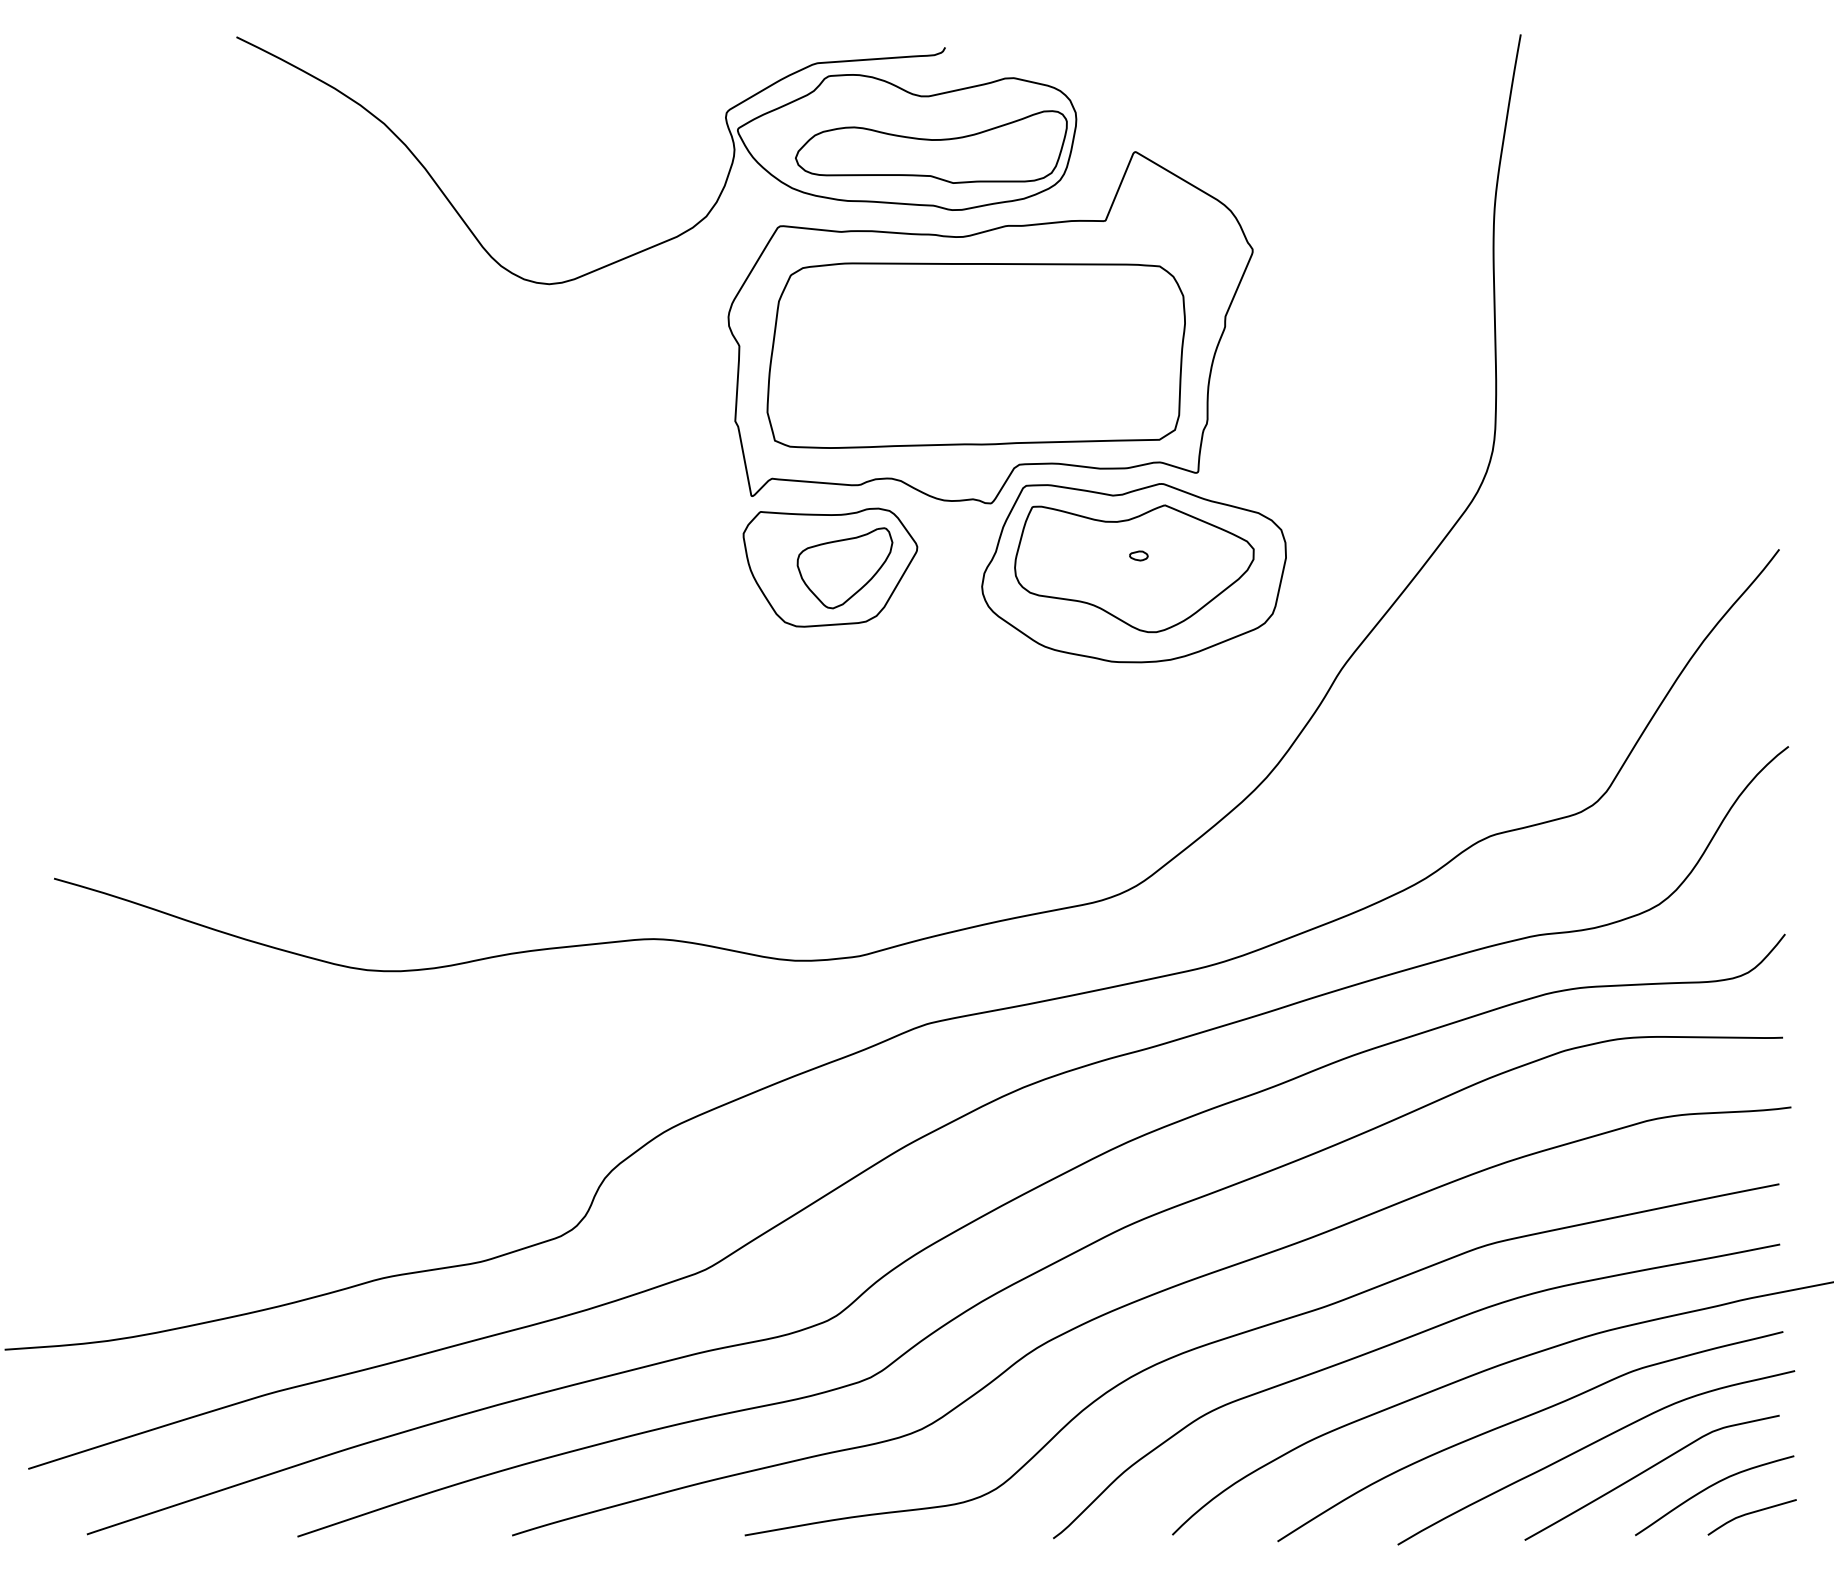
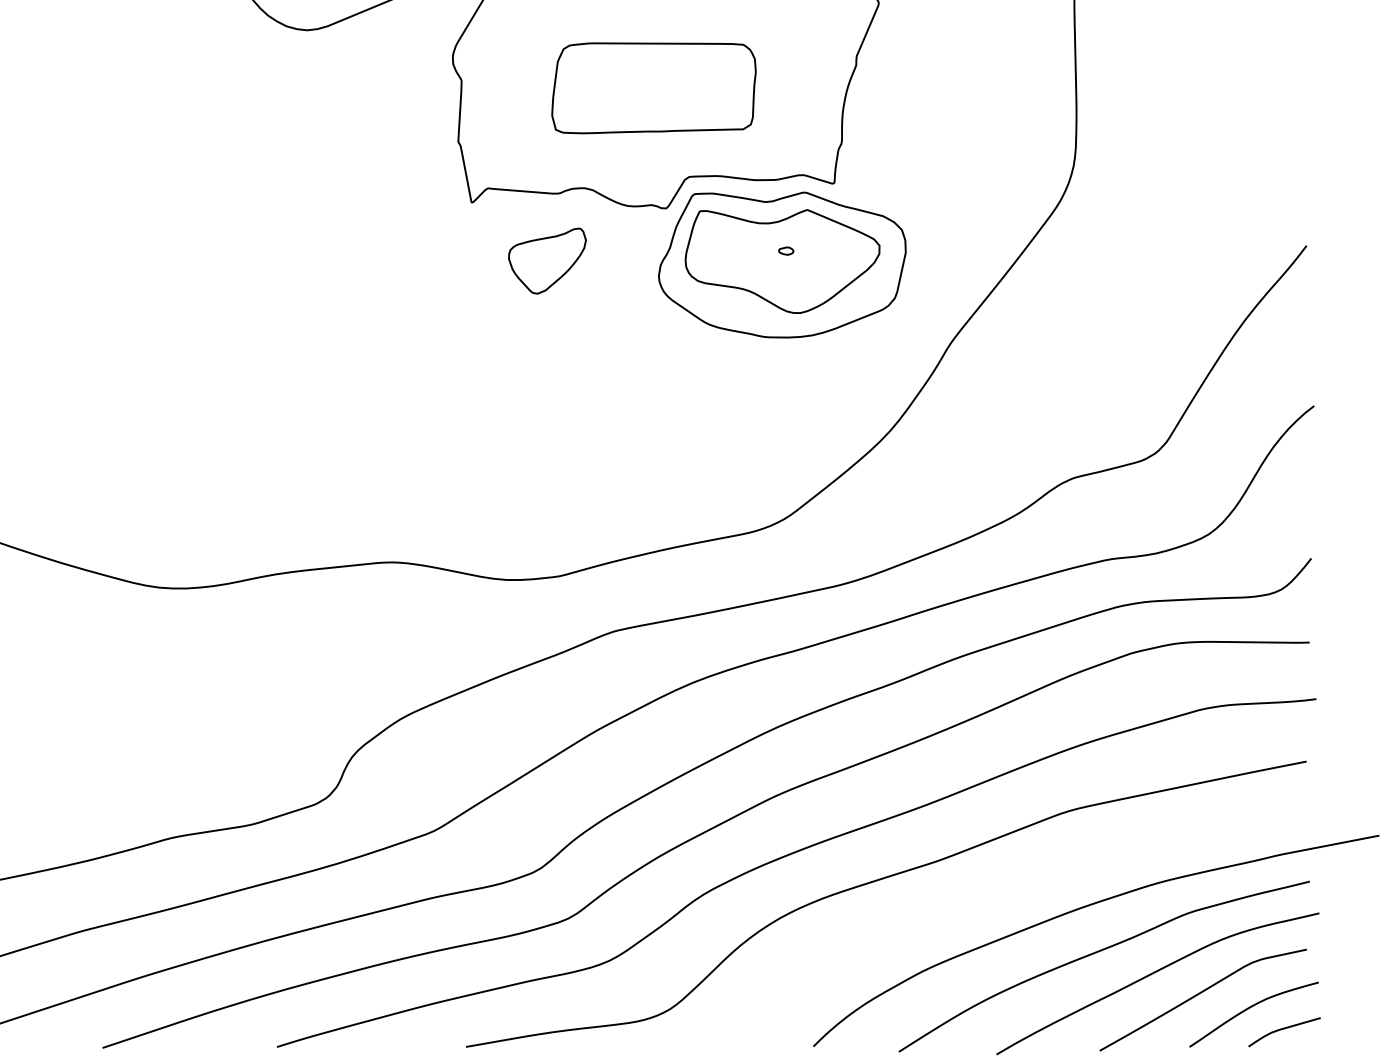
part: (975, 355) -> (653, 88), size x0.6
part: (830, 567) -> (535, 260), removed
curve: (1396, 1343) -> (995, 890), removed

